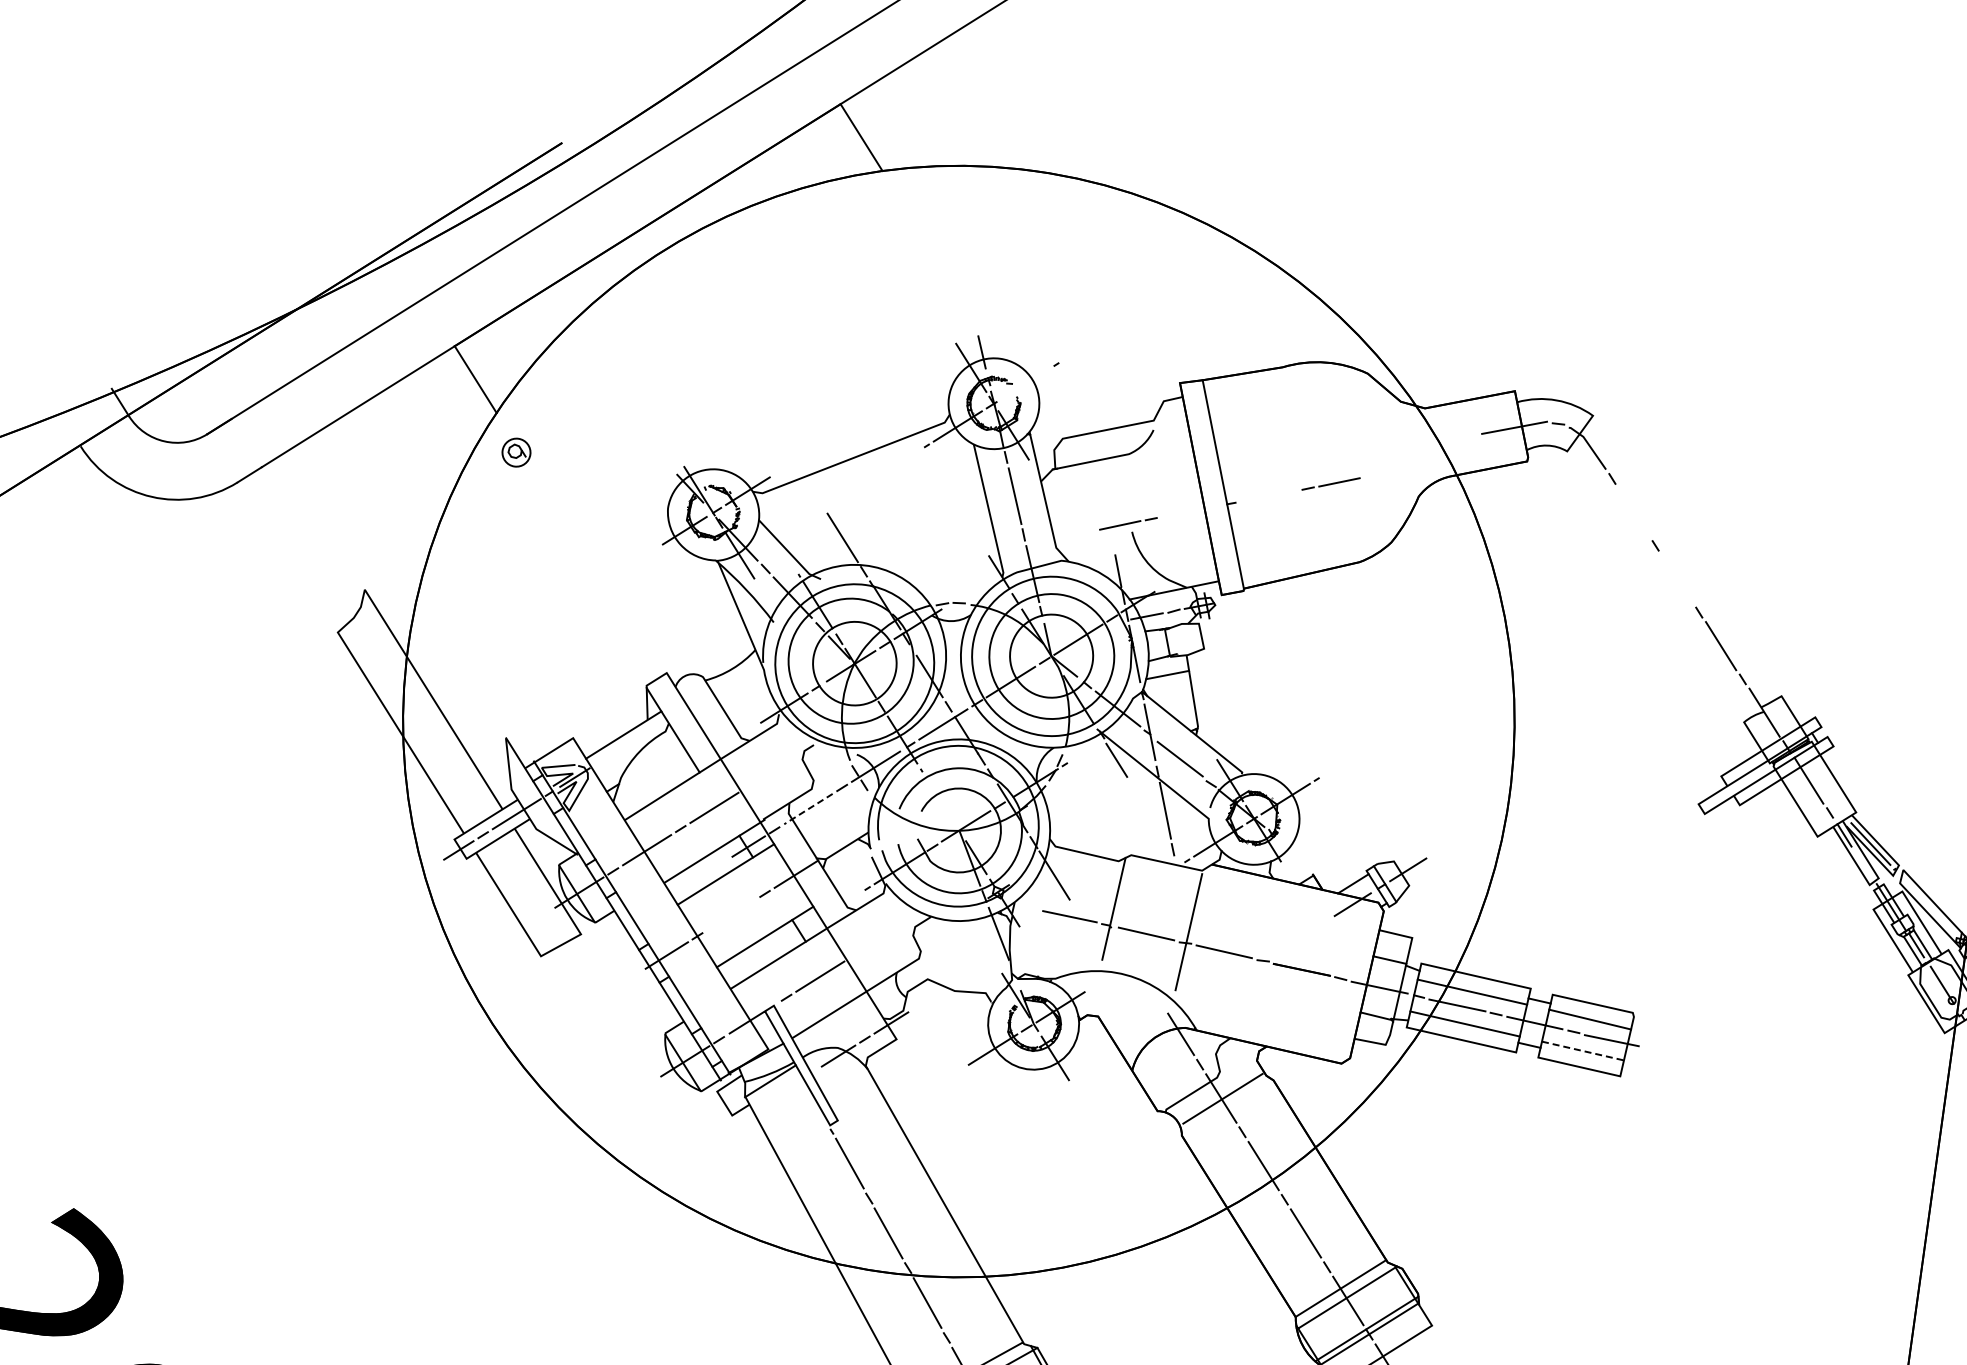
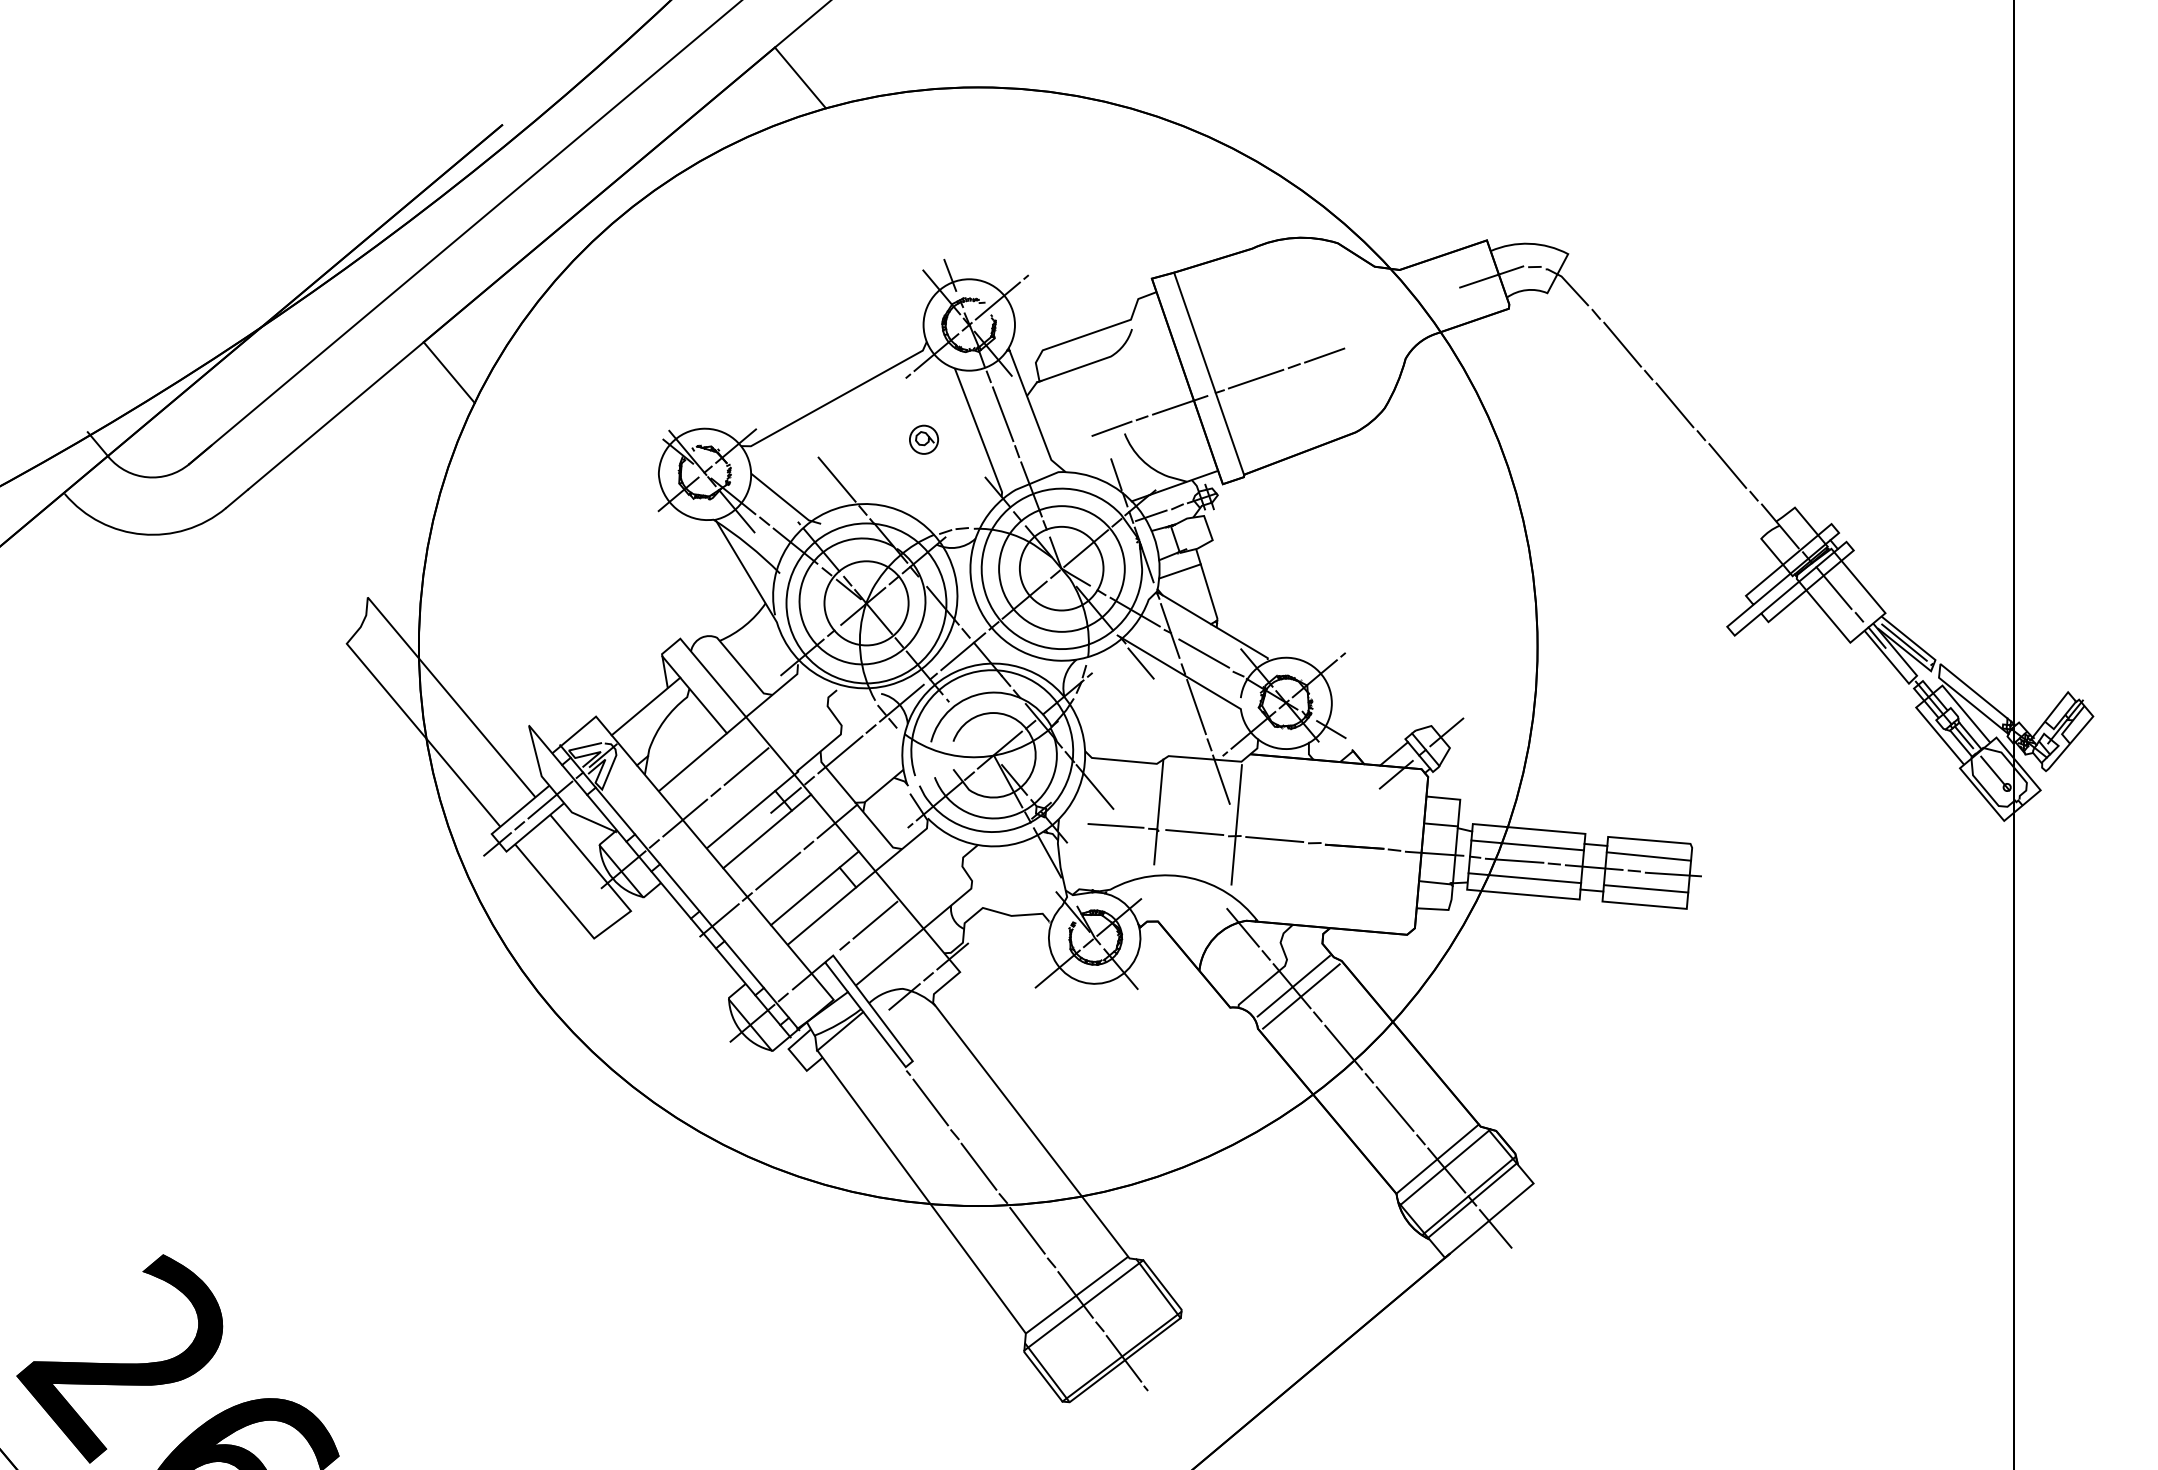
line: (1025, 383) -> (997, 300), added
part: (516, 452) -> (923, 439), moved
line: (1268, 495) -> (1255, 378), added
line: (1190, 511) -> (1180, 405), added
line: (1634, 512) -> (1622, 344), added
line: (1676, 579) -> (1674, 405), added
line: (808, 808) -> (840, 754), dashed -> solid
line: (1295, 851) -> (1331, 729), added
line: (1180, 885) -> (1221, 779), added
line: (731, 914) -> (778, 870), added
line: (1583, 1050) -> (1646, 888), dashed -> solid
line: (1229, 1109) -> (1301, 996), added

